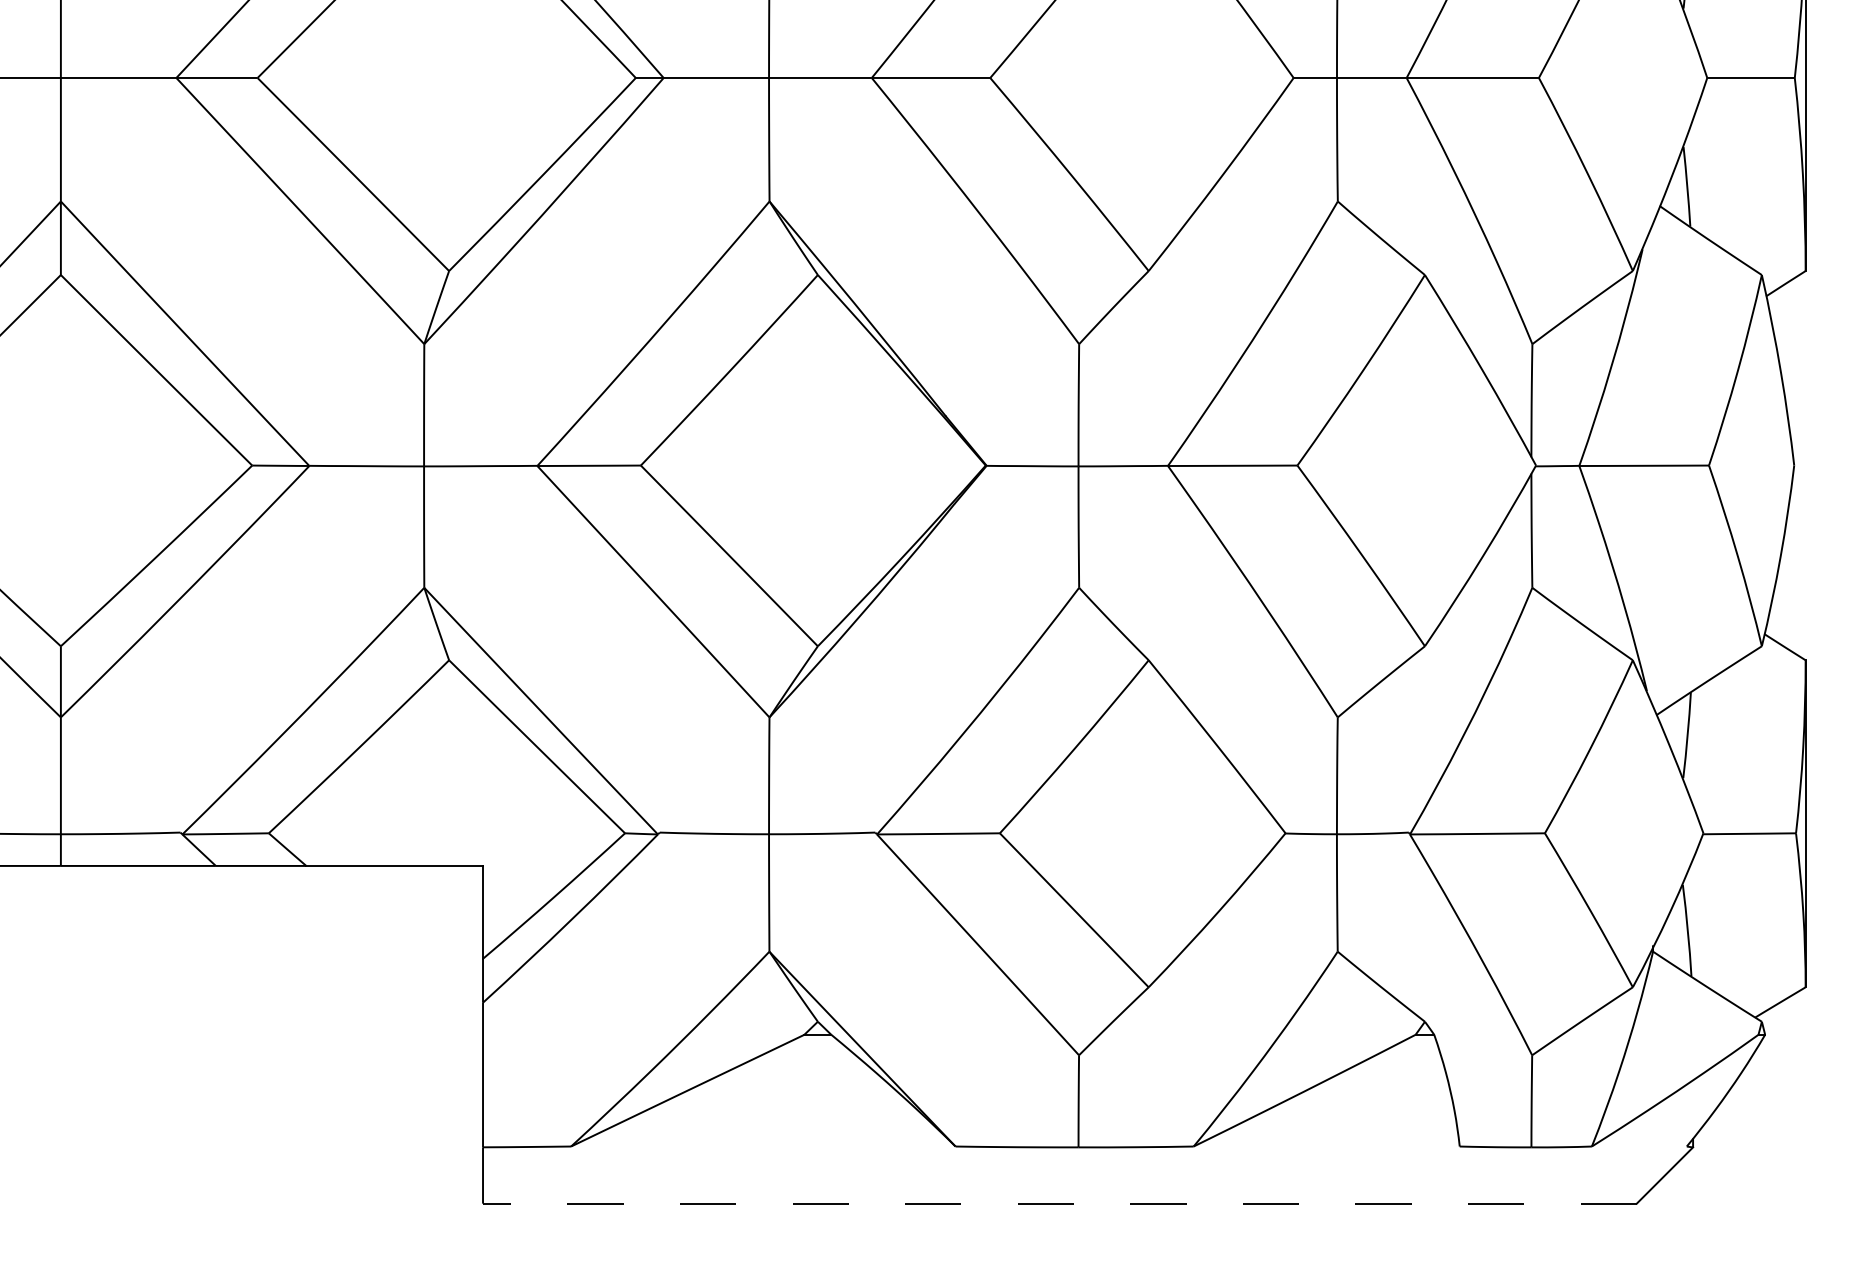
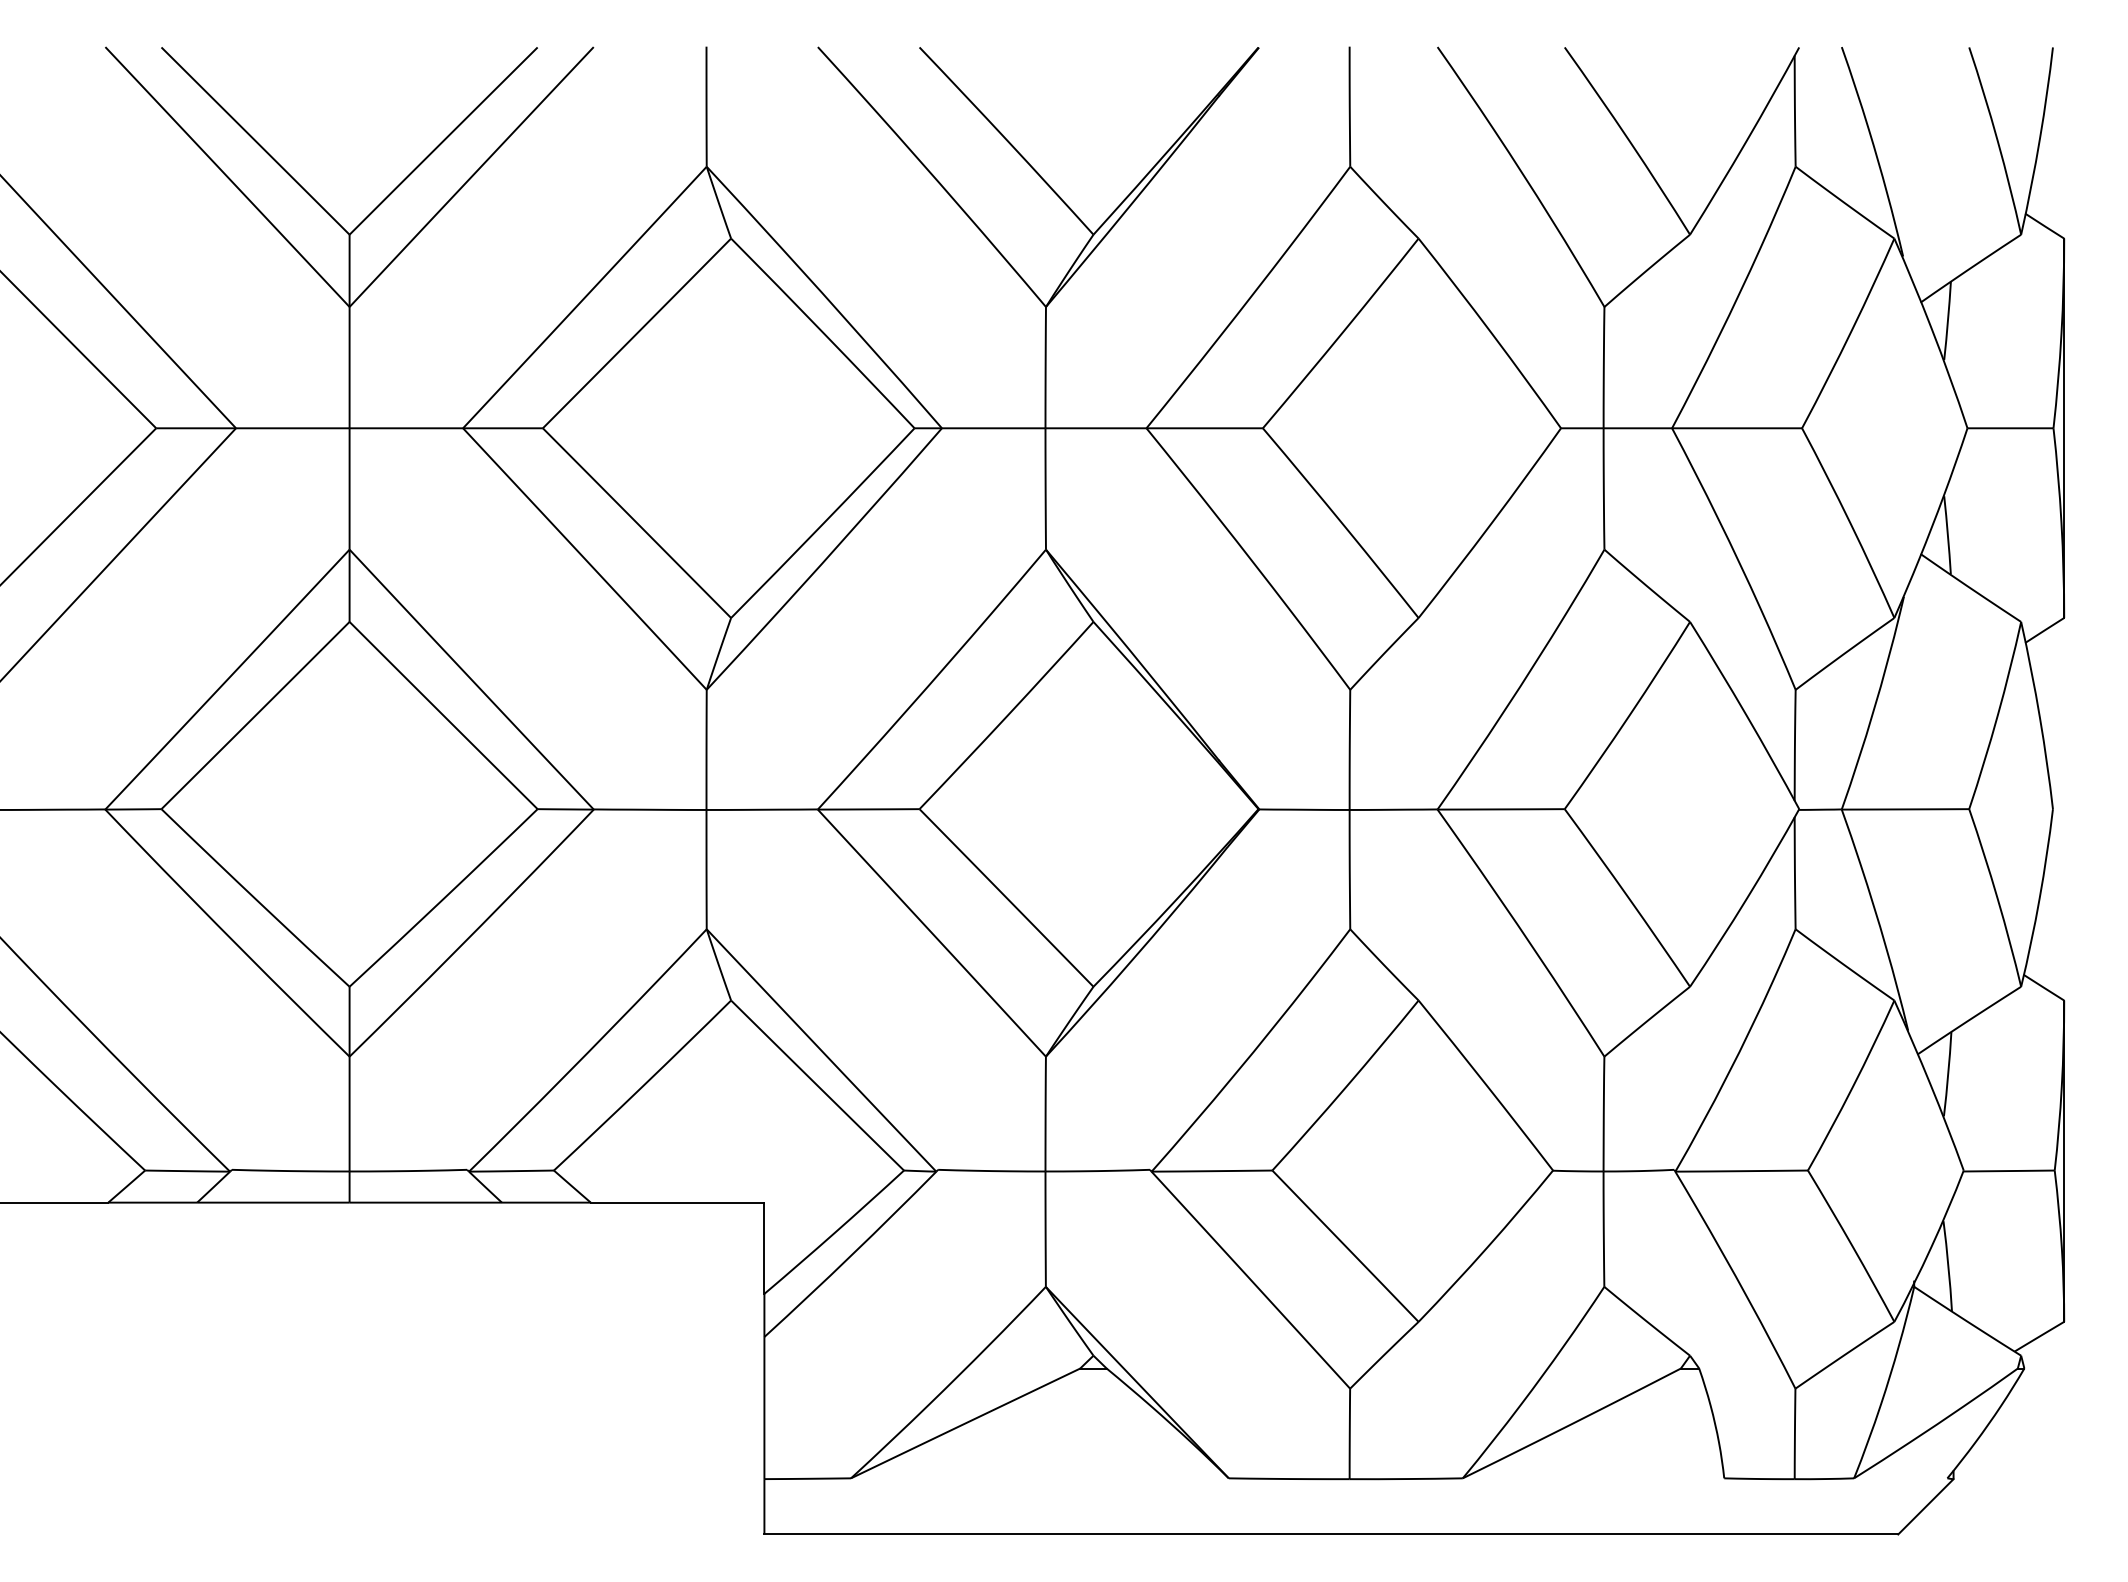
line: (1060, 1203) -> (1331, 1534), dashed -> solid

